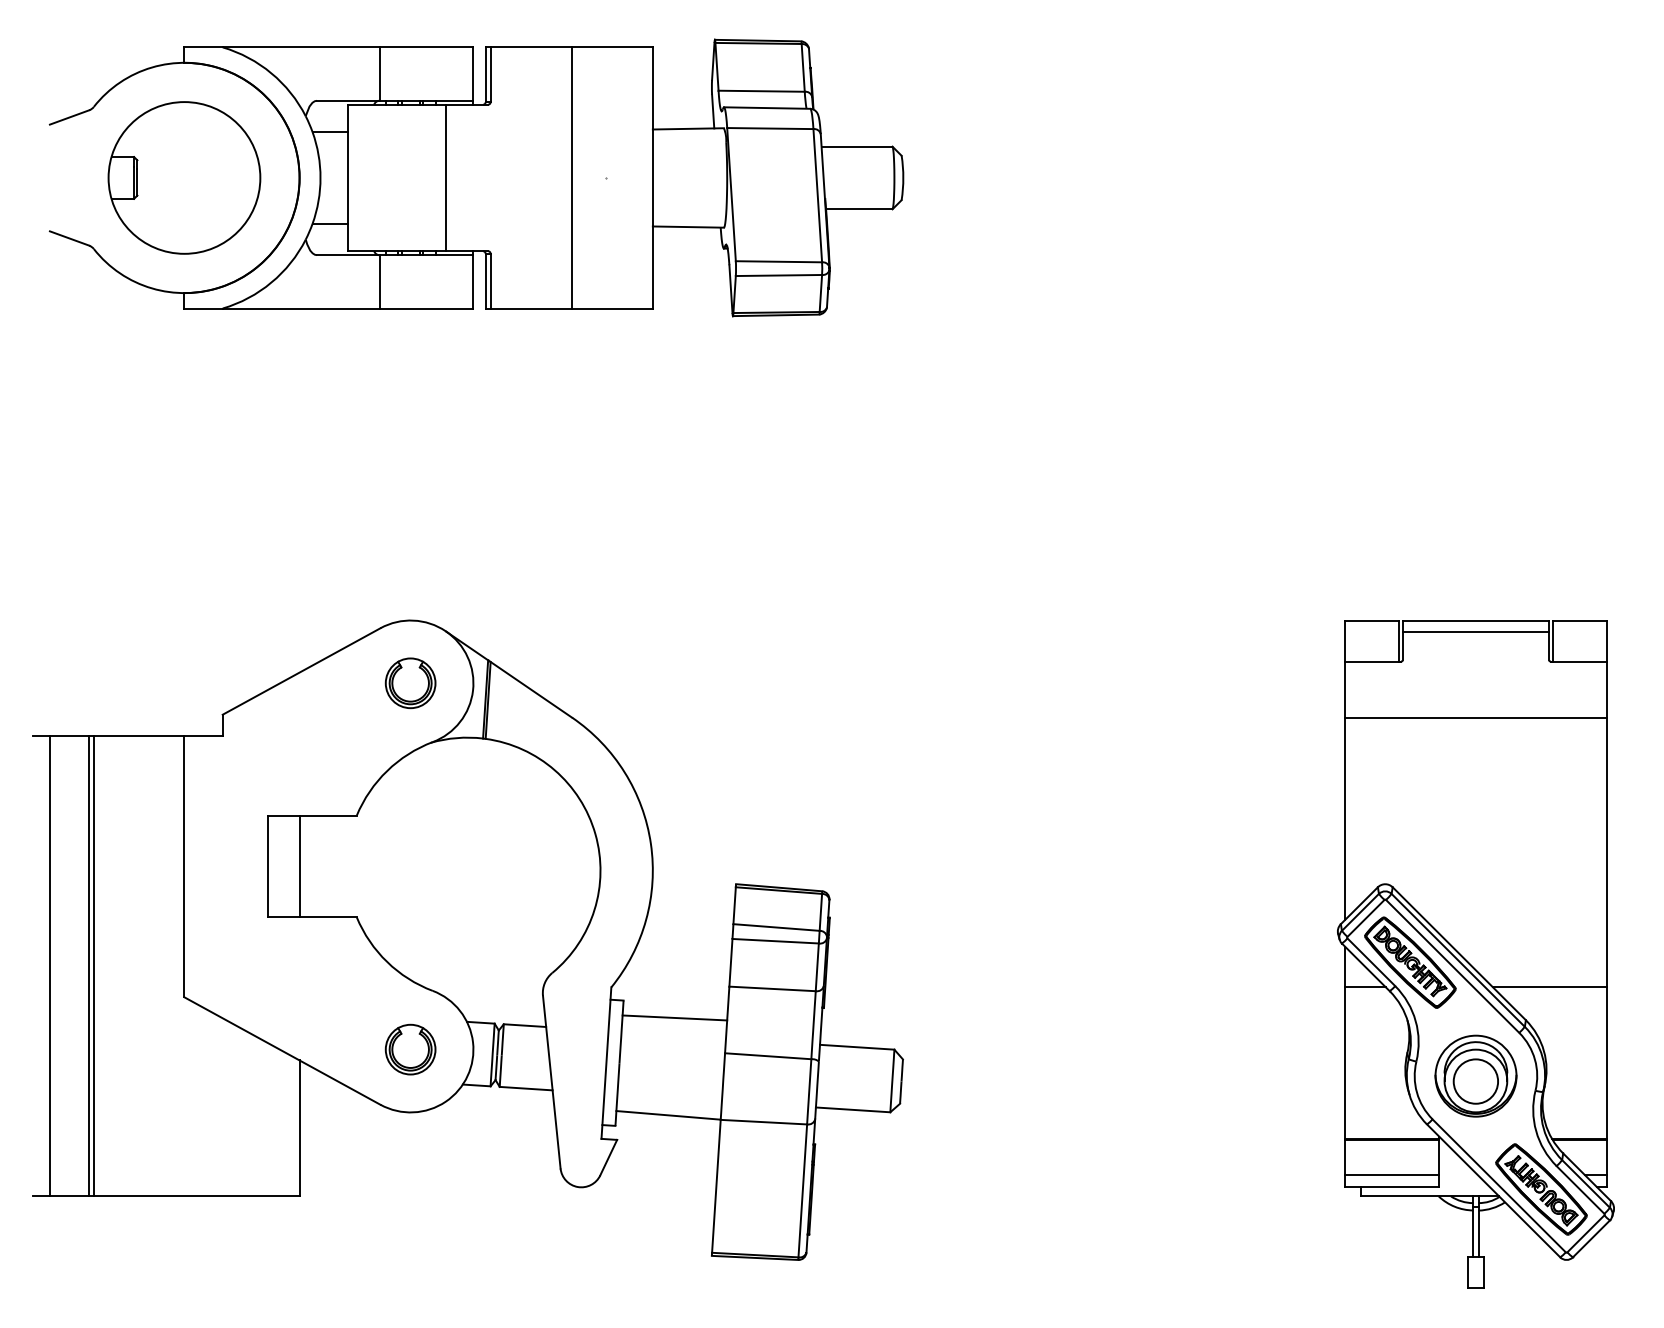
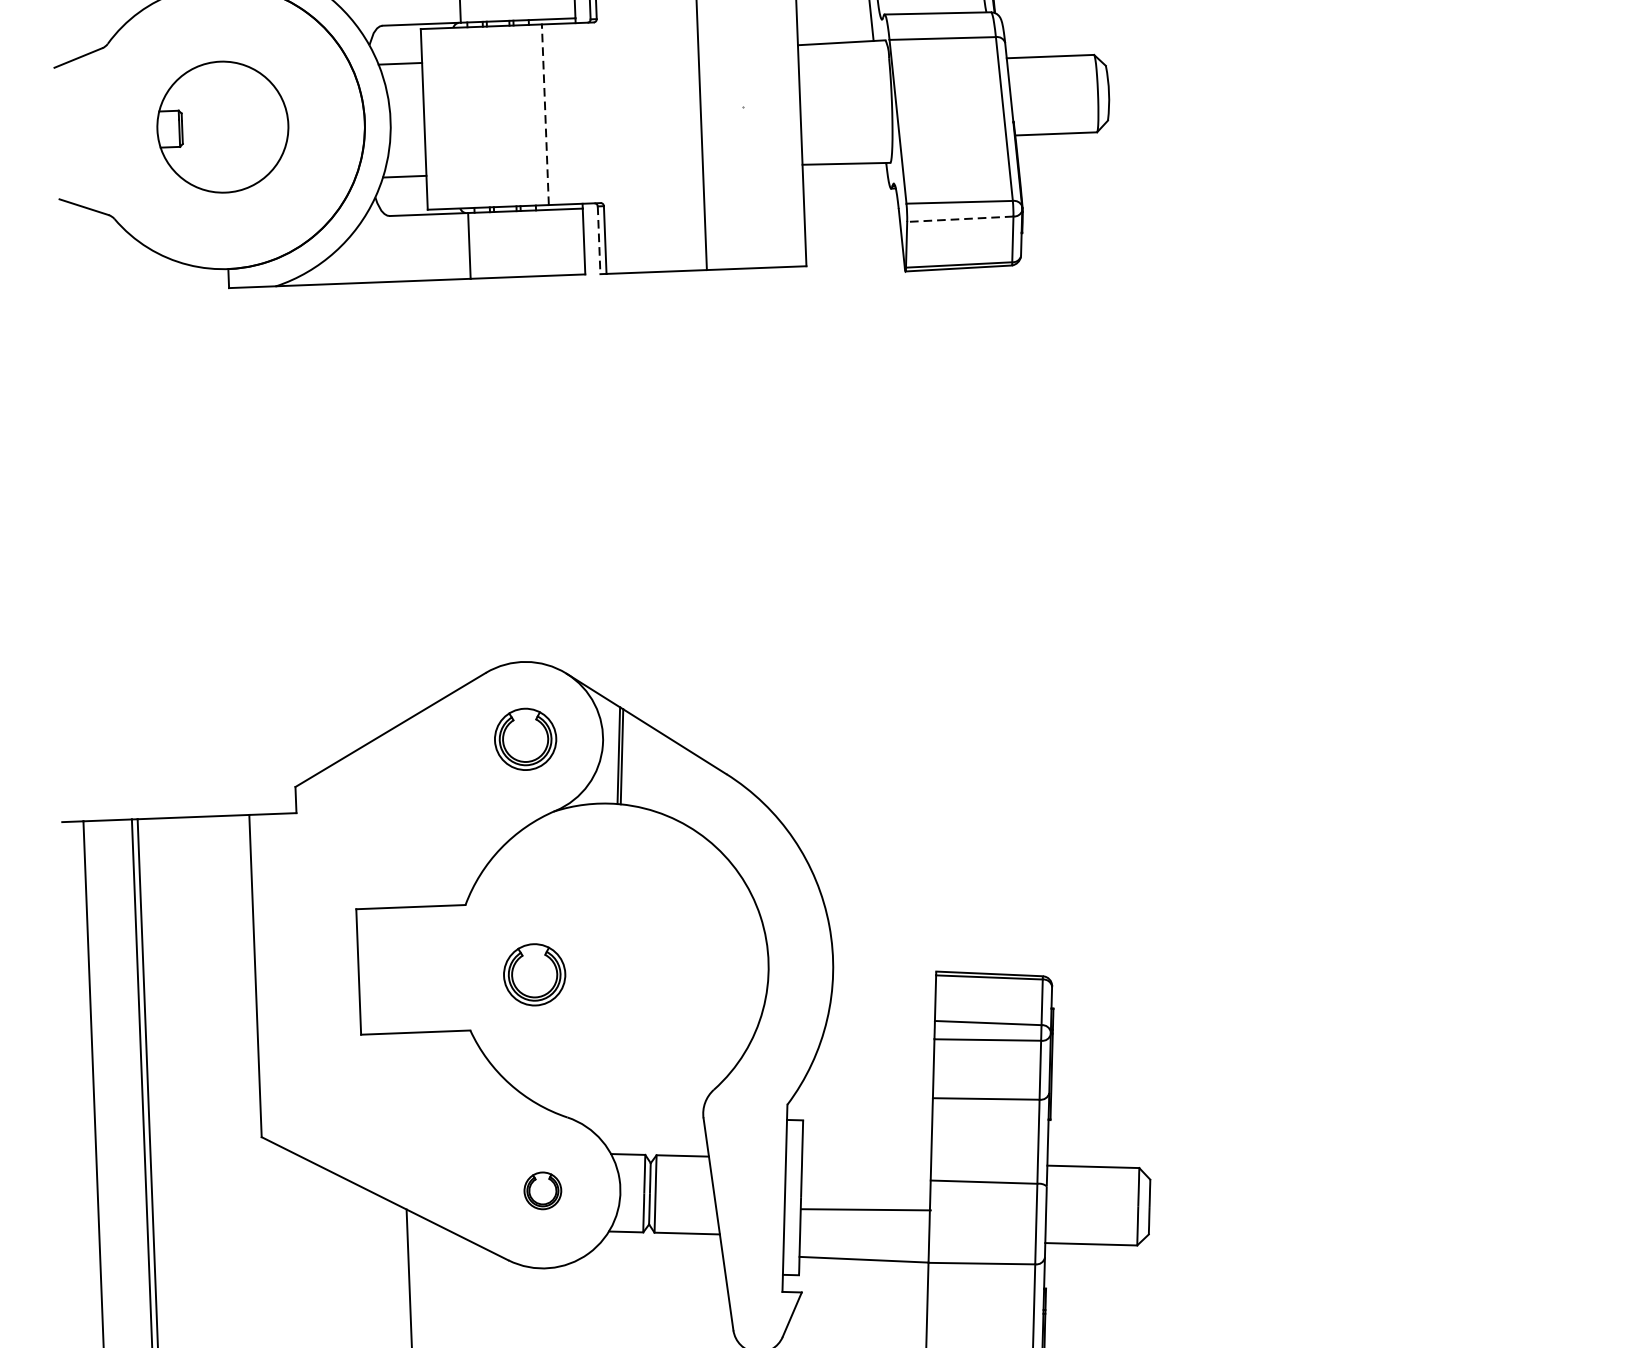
part: (184, 177) -> (222, 126), size x0.7
line: (446, 177) -> (545, 114), solid -> dashed
line: (778, 275) -> (959, 219), solid -> dashed
line: (485, 281) -> (598, 240), solid -> dashed
line: (299, 866) -> (397, 970), removed
part: (410, 874) -> (534, 975), added
line: (674, 1017) -> (865, 1209), moved
part: (410, 1049) -> (542, 1190), size x0.6

